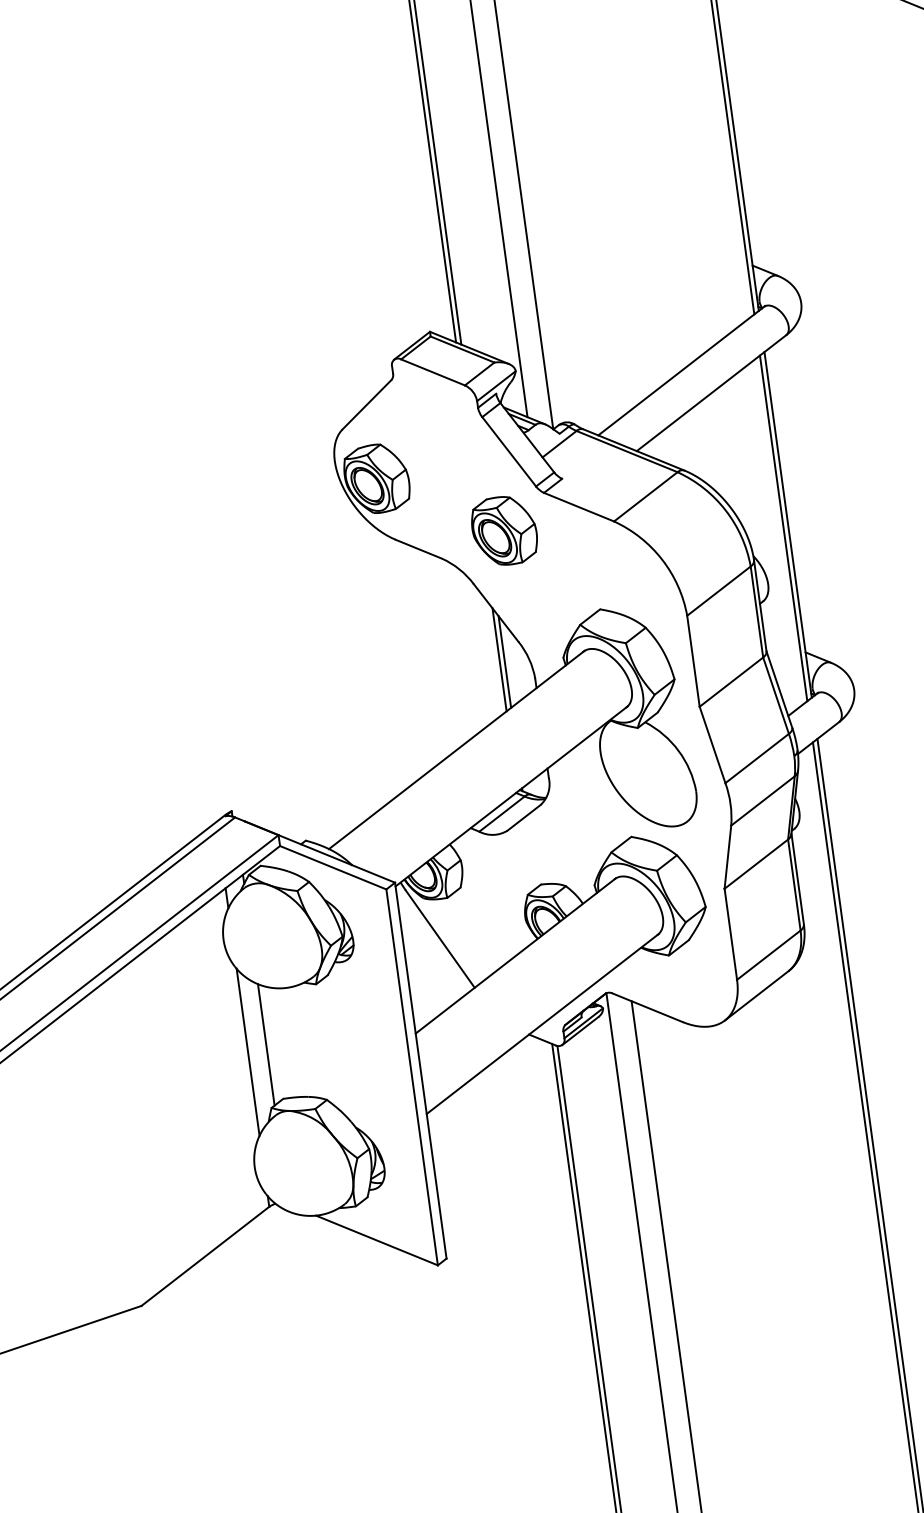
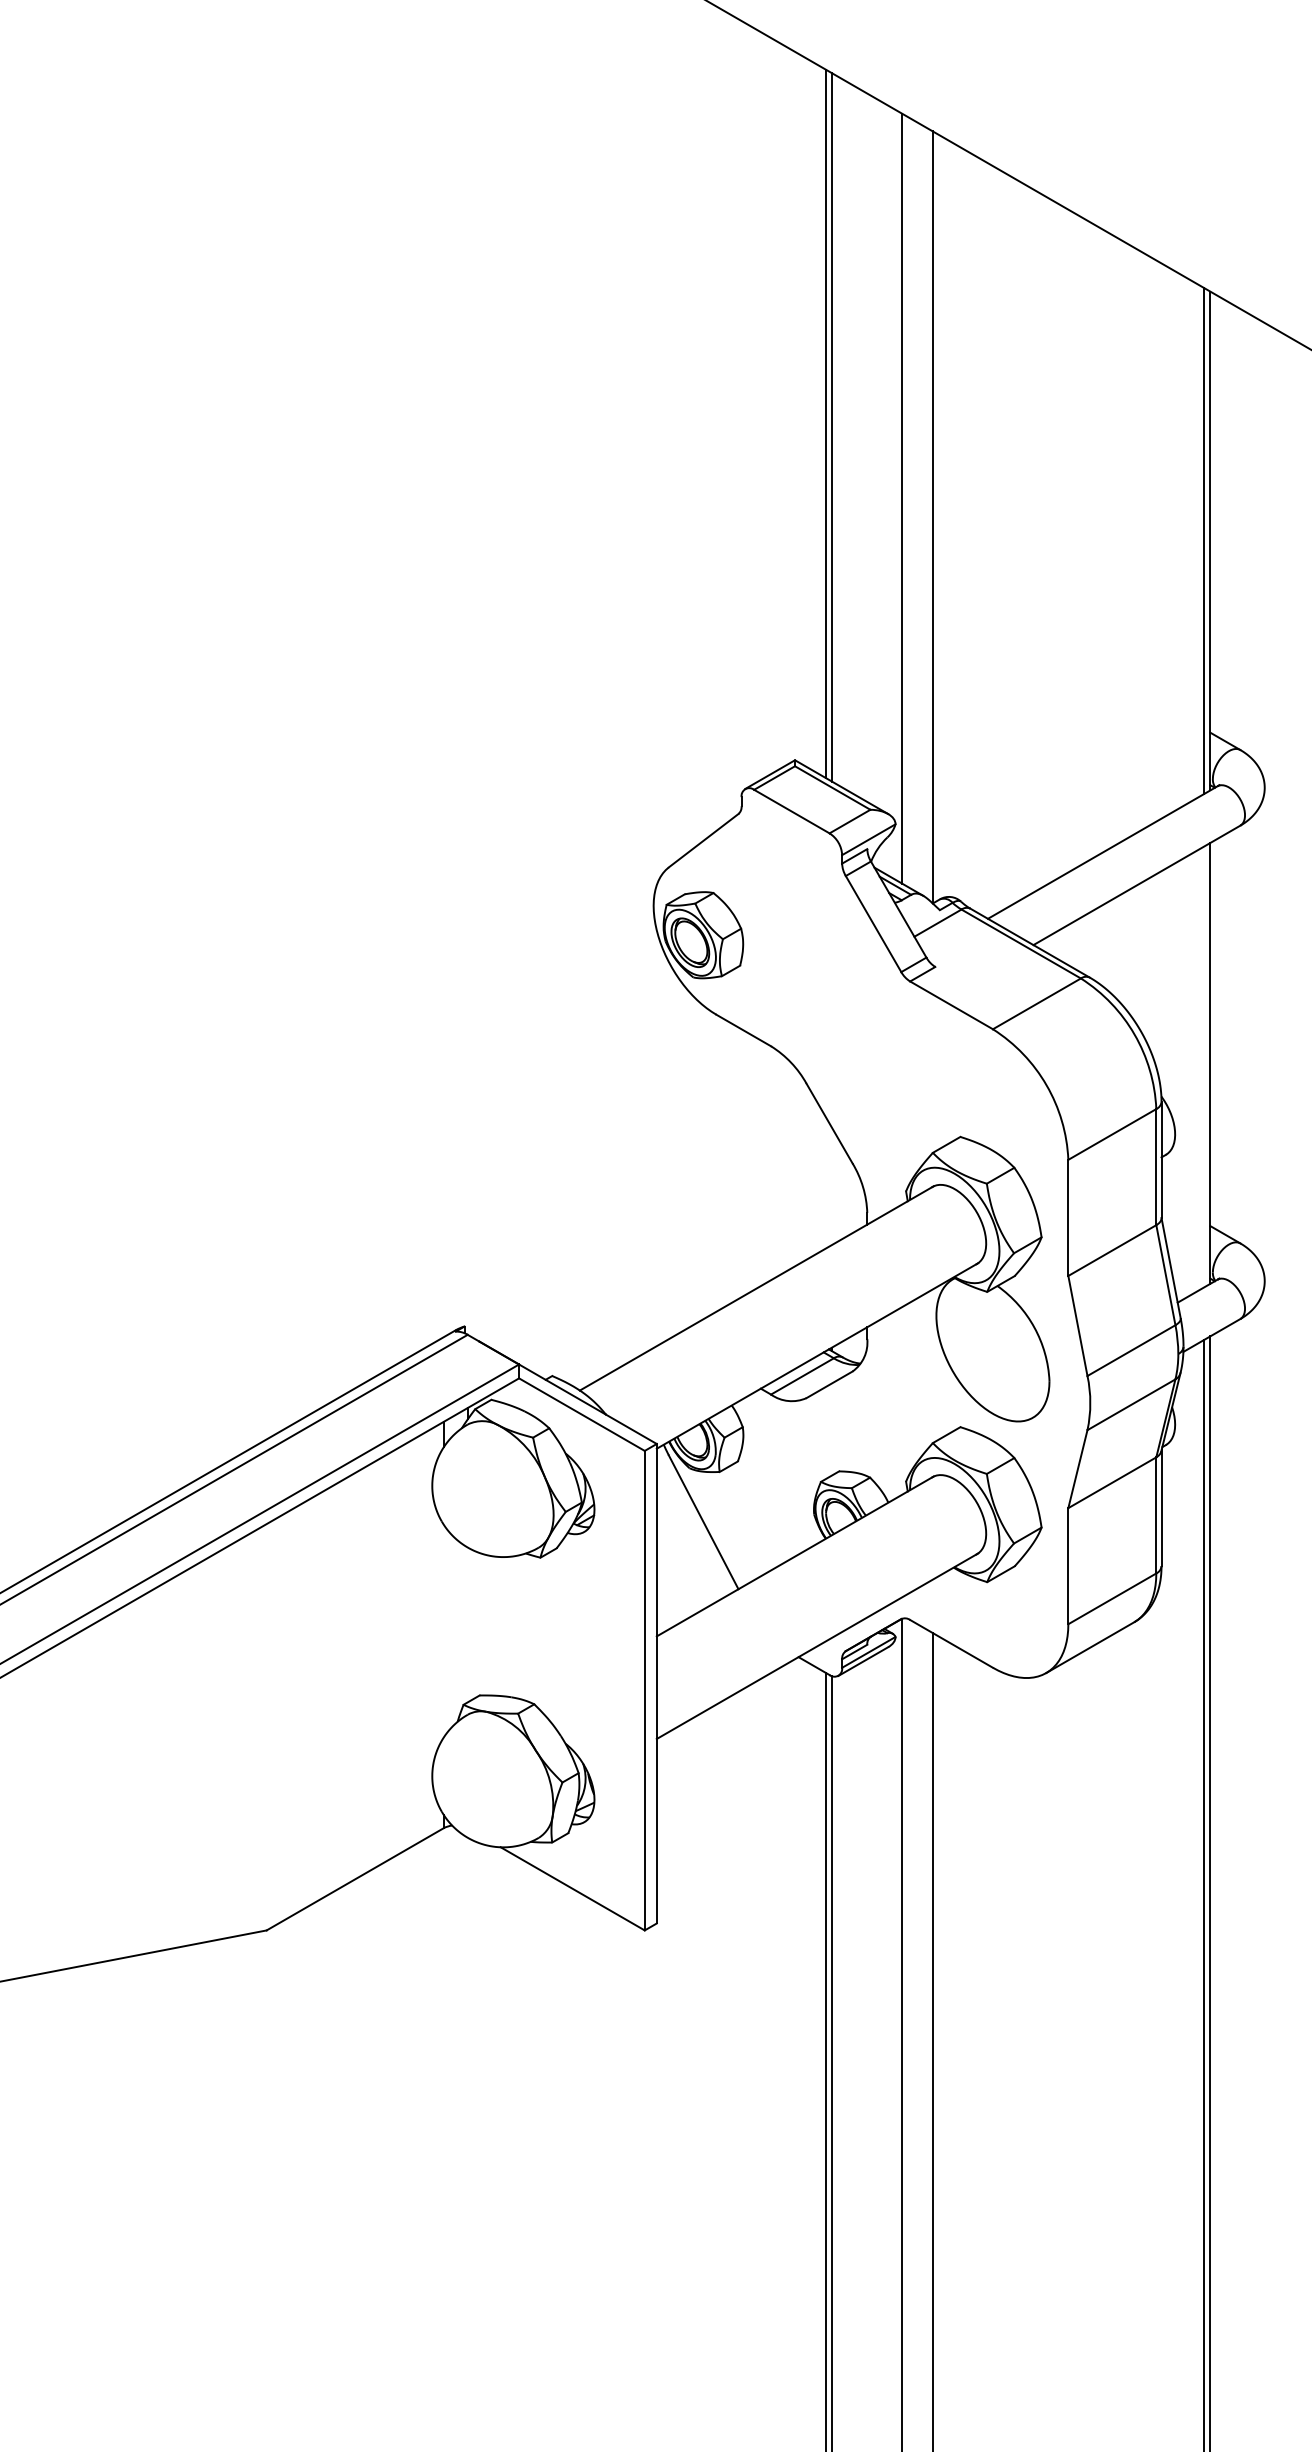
line: (783, 527) -> (1204, 1066), removed
part: (504, 531) -> (853, 1022), removed
line: (499, 659) -> (825, 1182), removed
line: (505, 661) -> (832, 1185), removed
line: (266, 1044) -> (467, 1624), removed
line: (247, 1051) -> (443, 1630), removed

